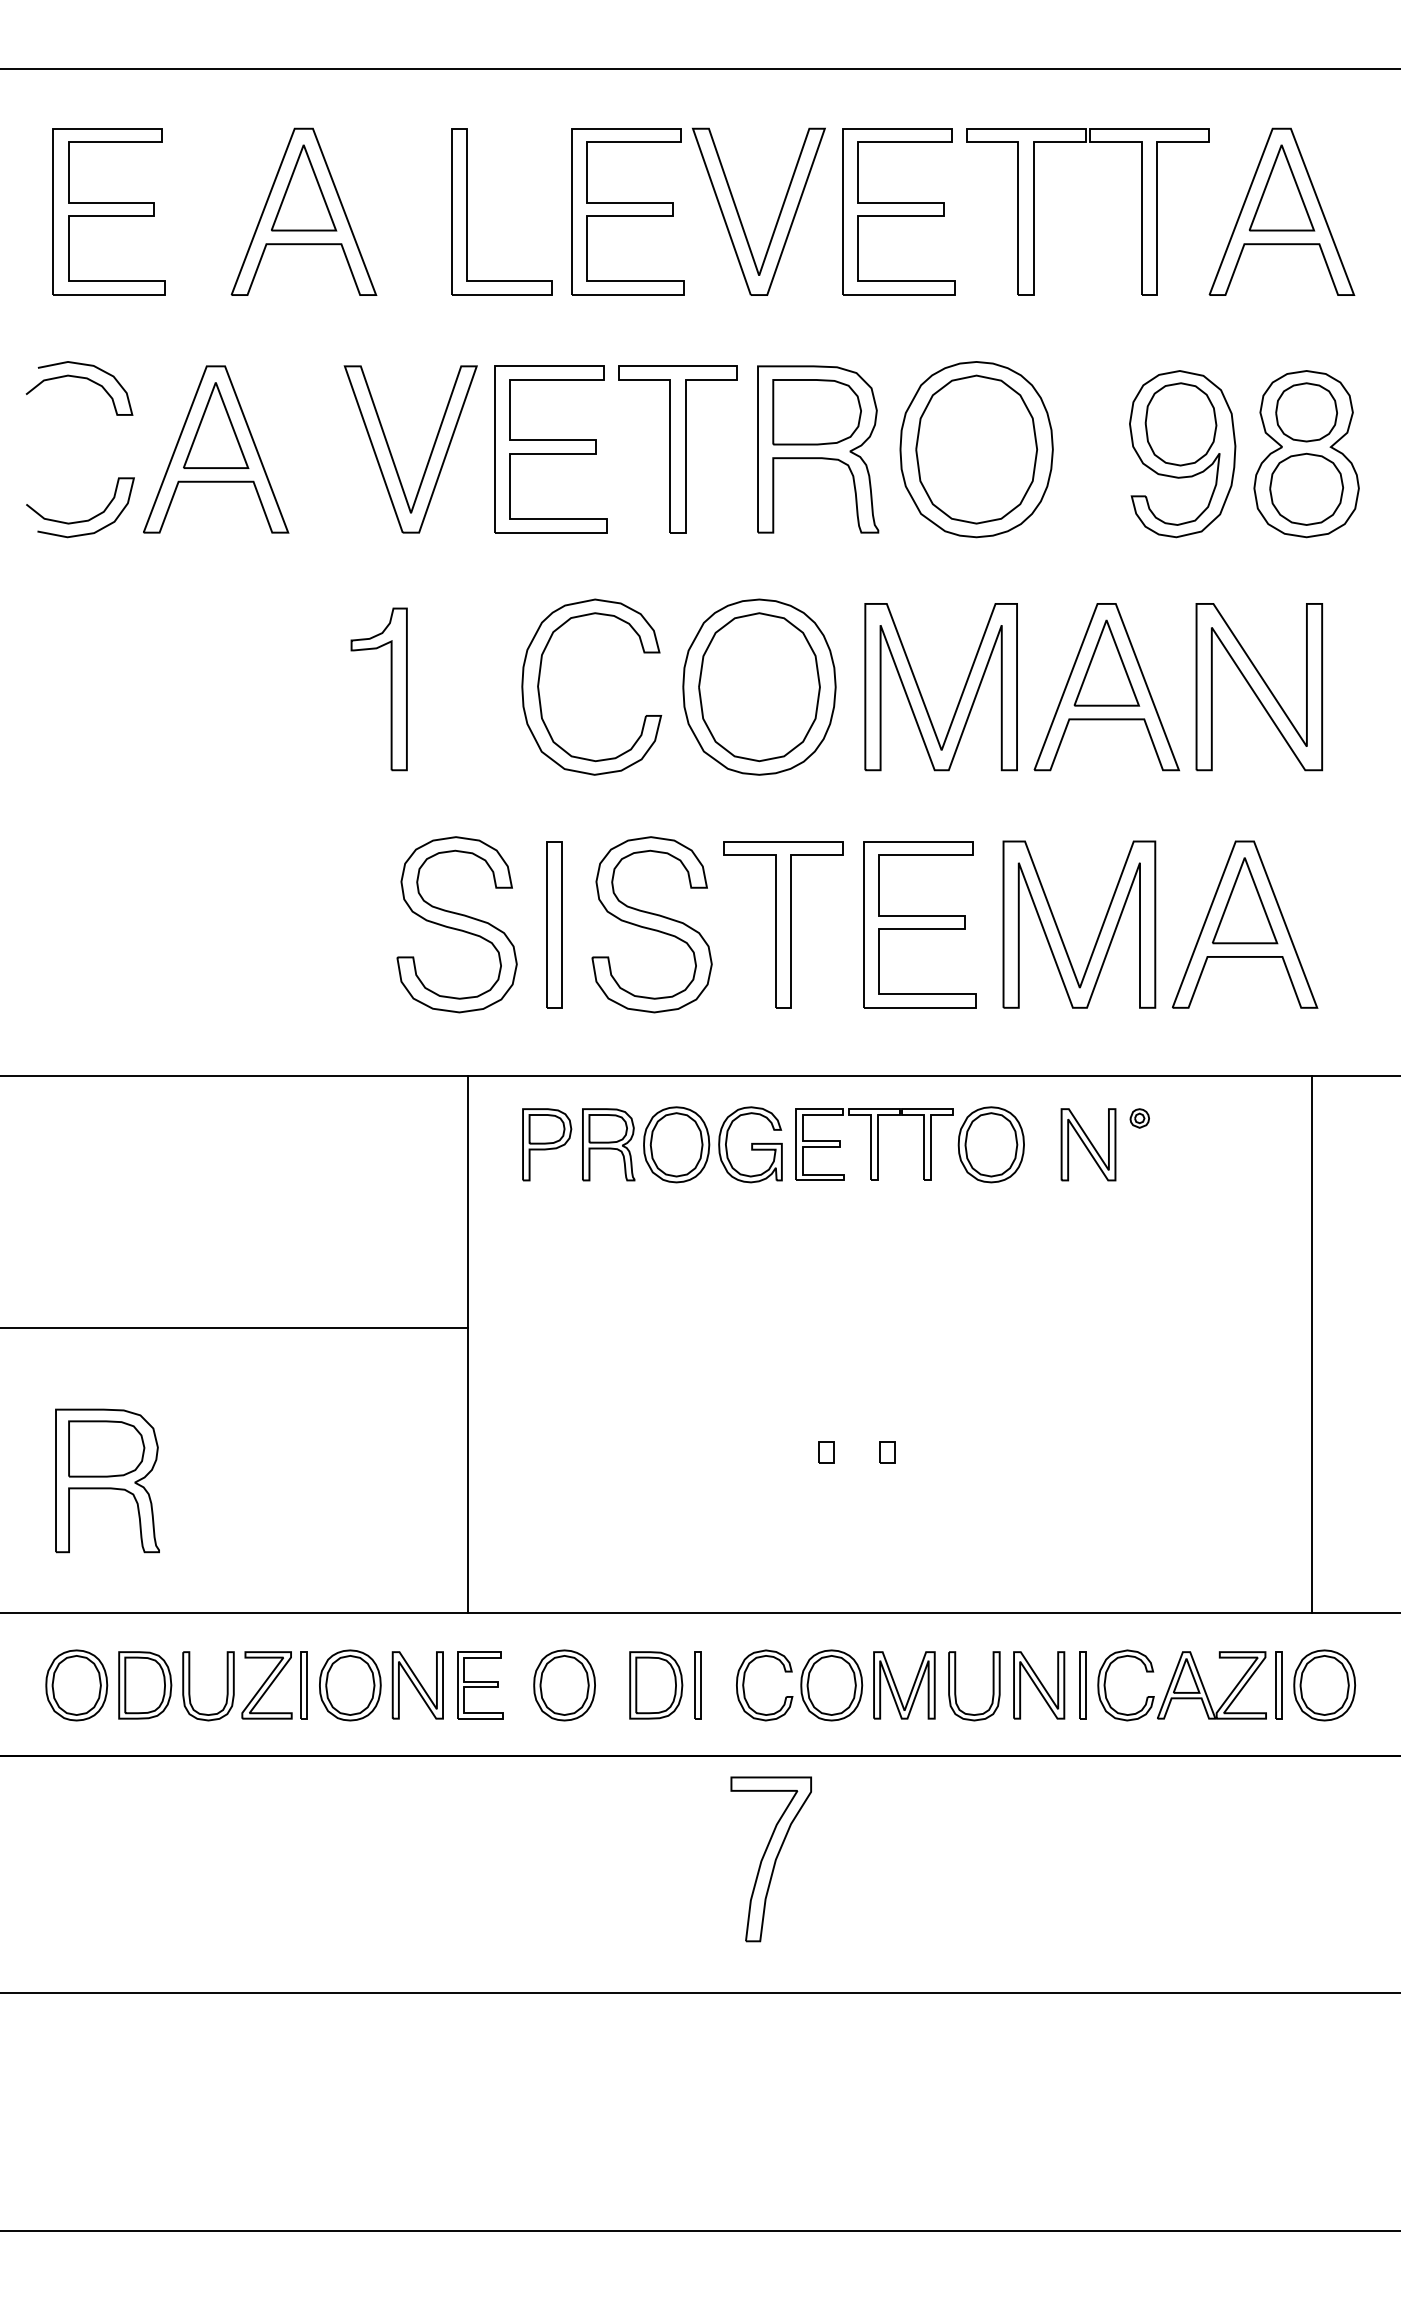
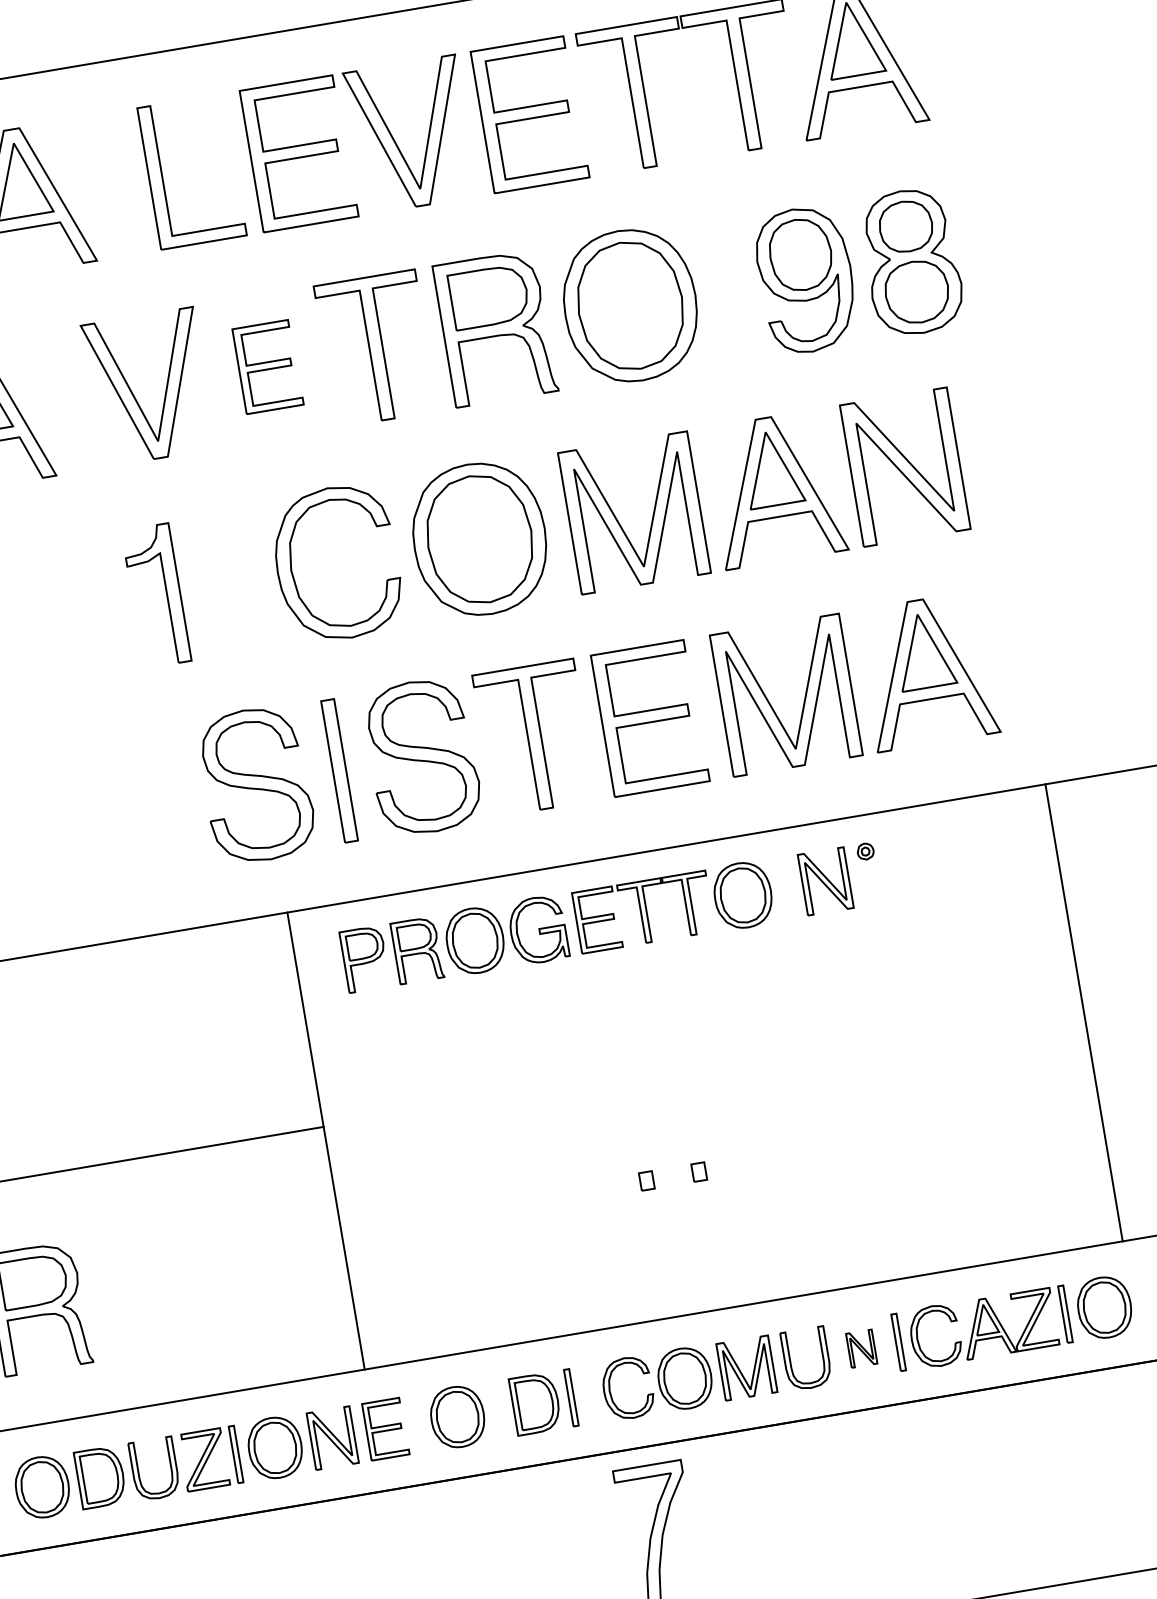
part: (550, 449) -> (267, 367), size x0.6
line: (1312, 1344) -> (1084, 1012), moved
part: (1039, 1685) -> (861, 1348), size x0.6

